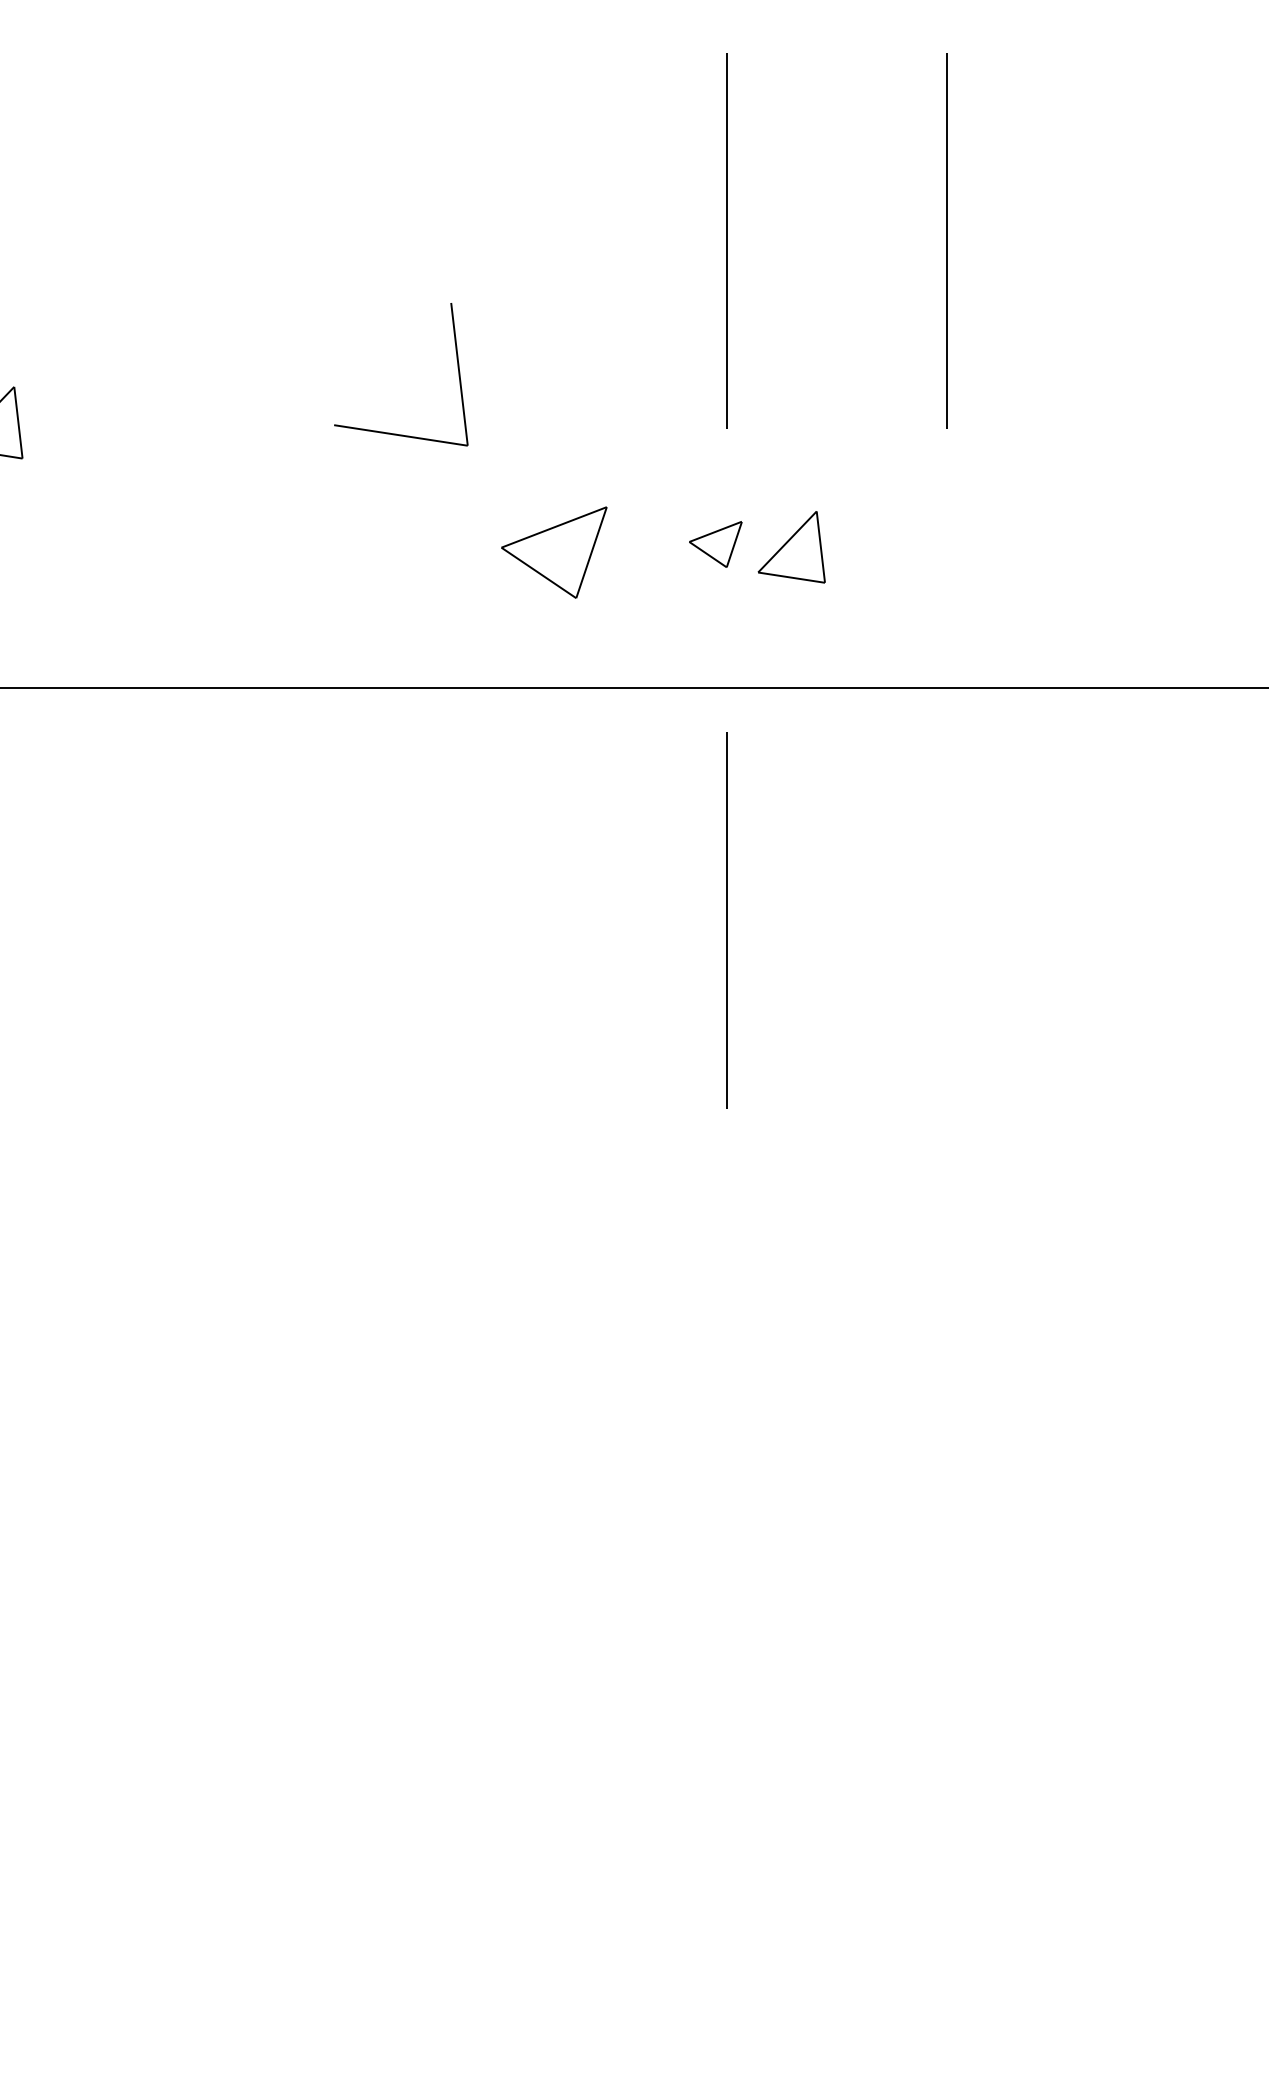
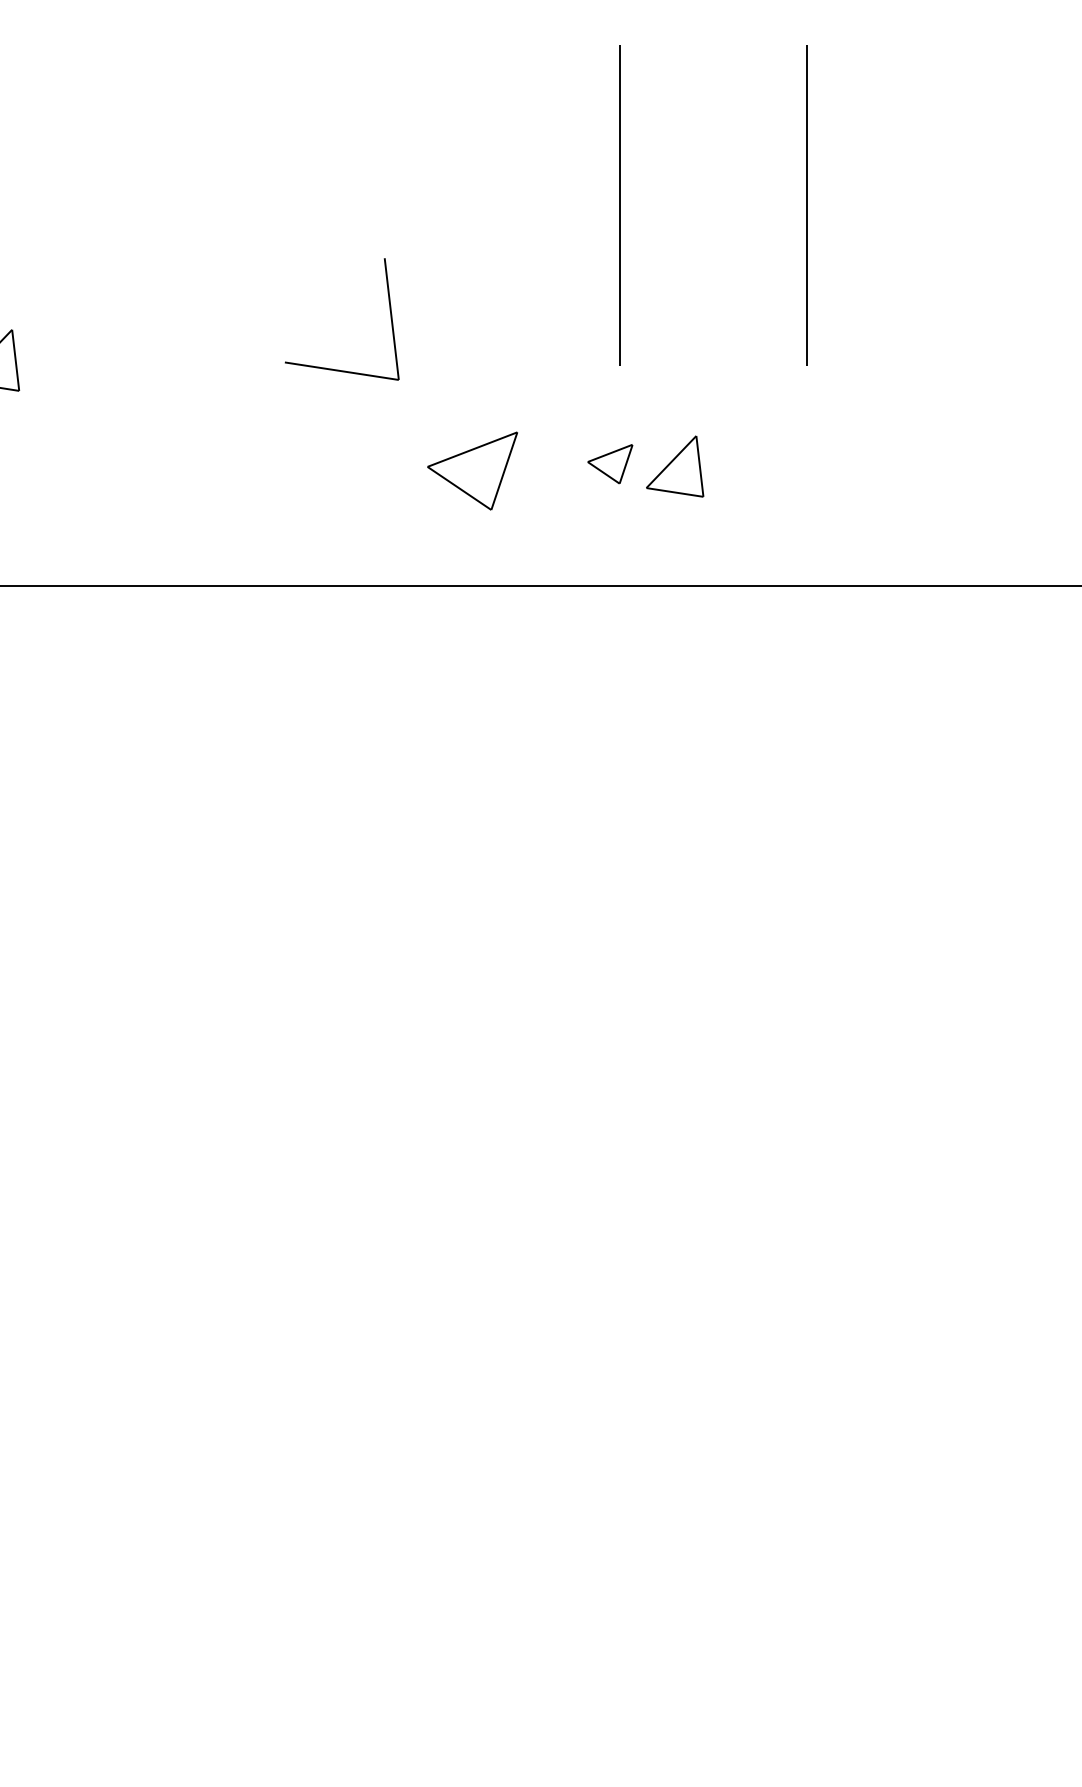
line: (726, 920) -> (619, 784), removed

